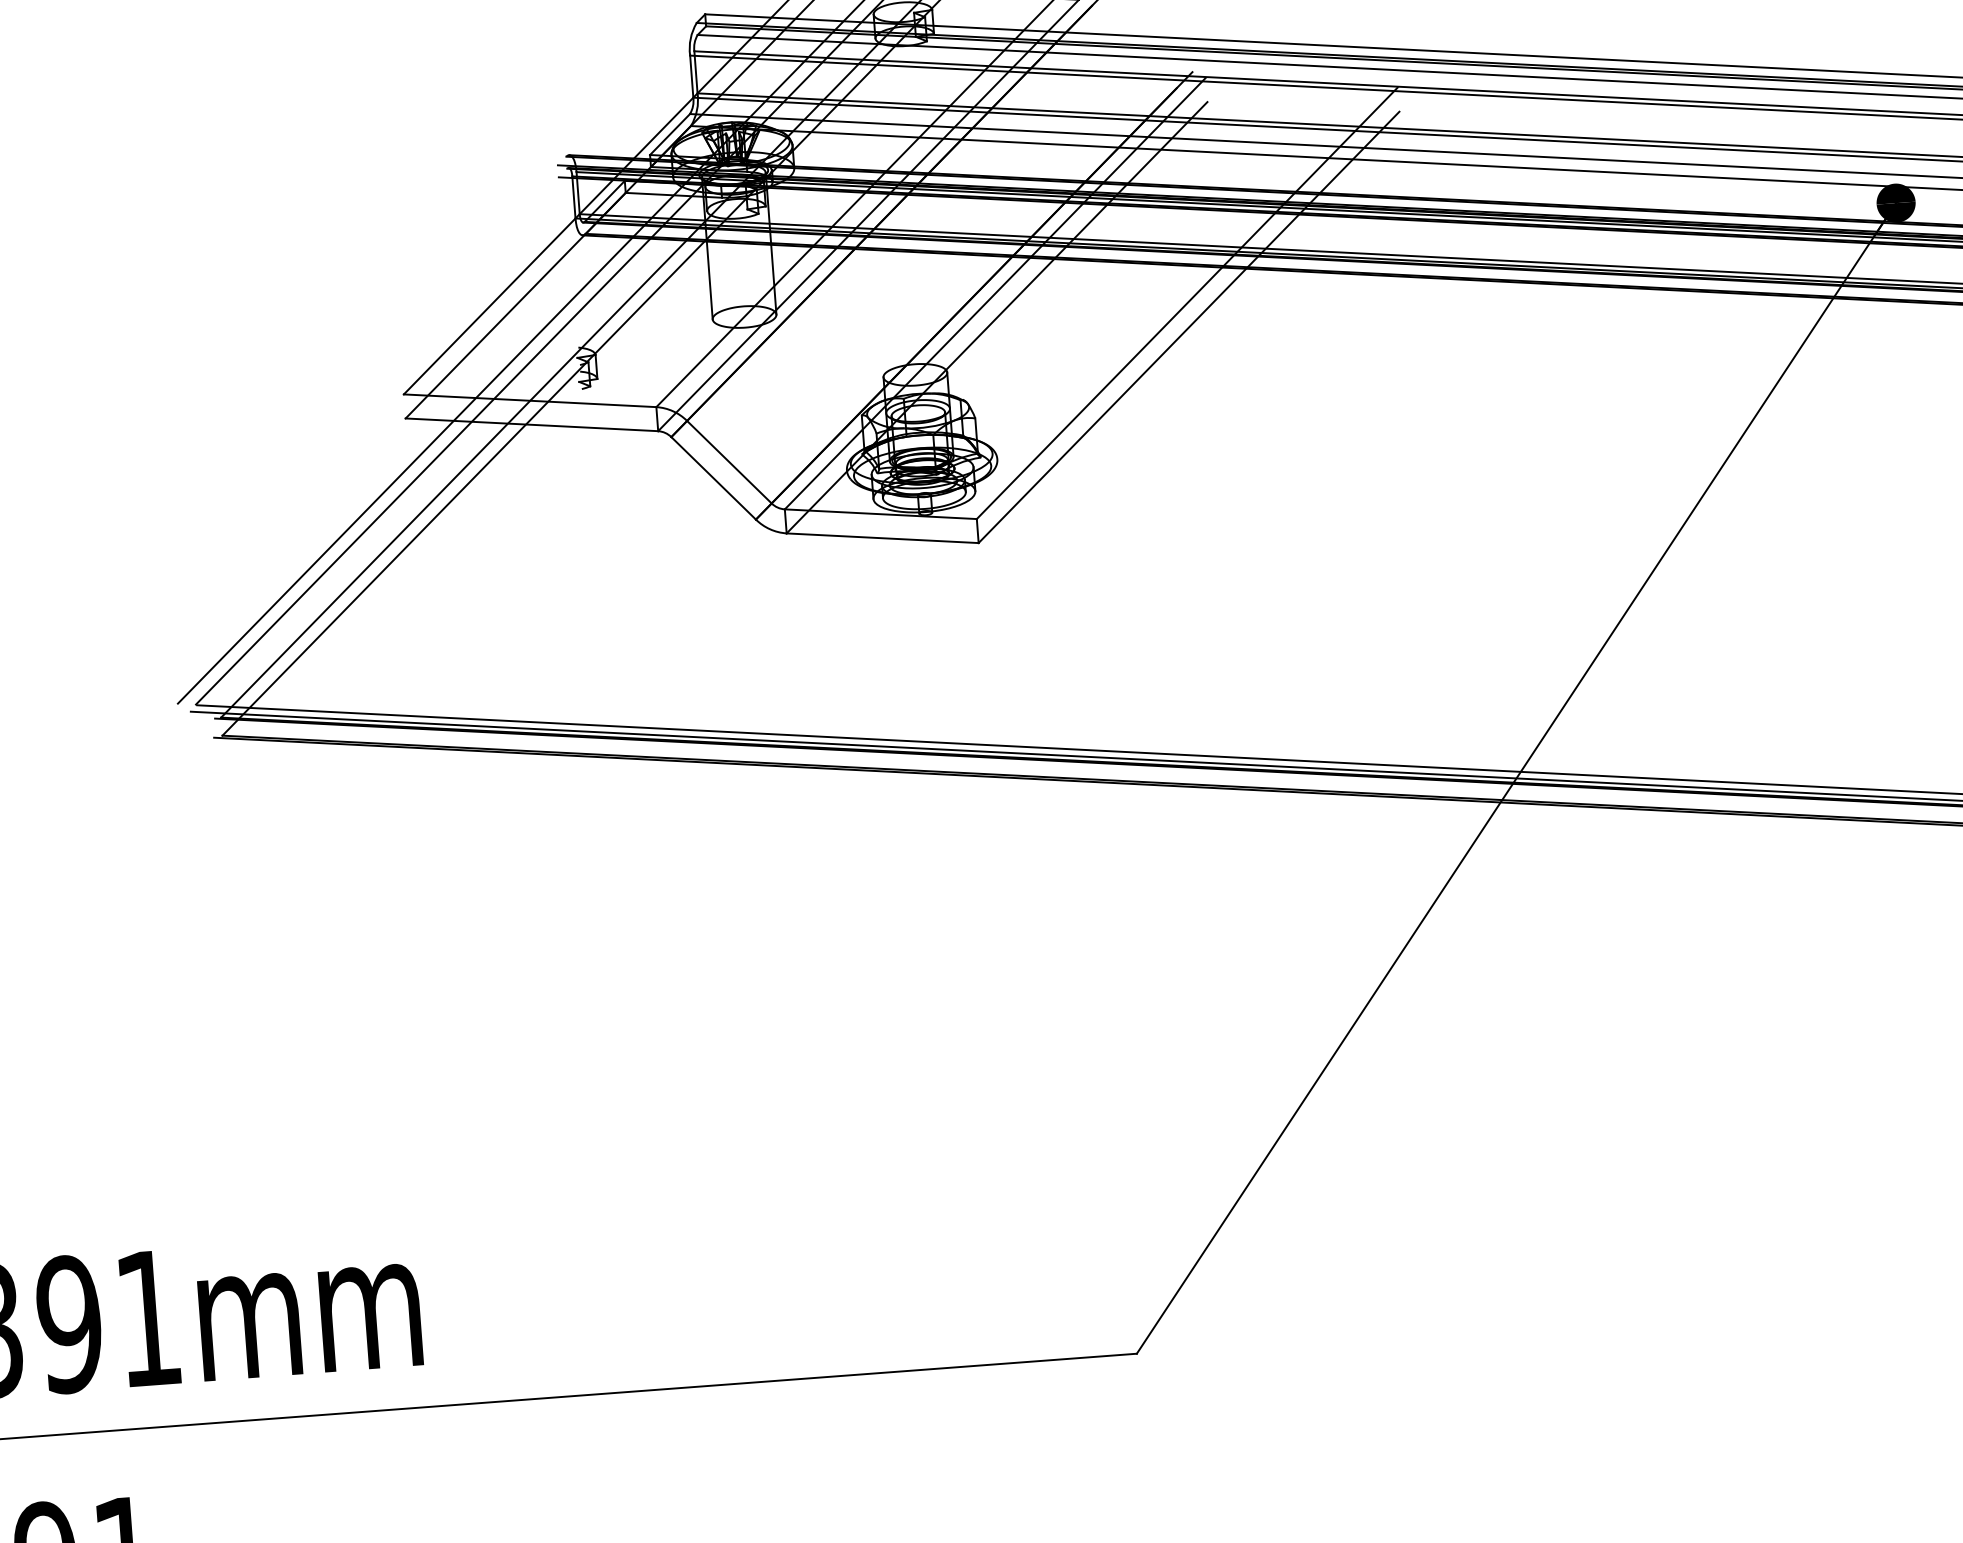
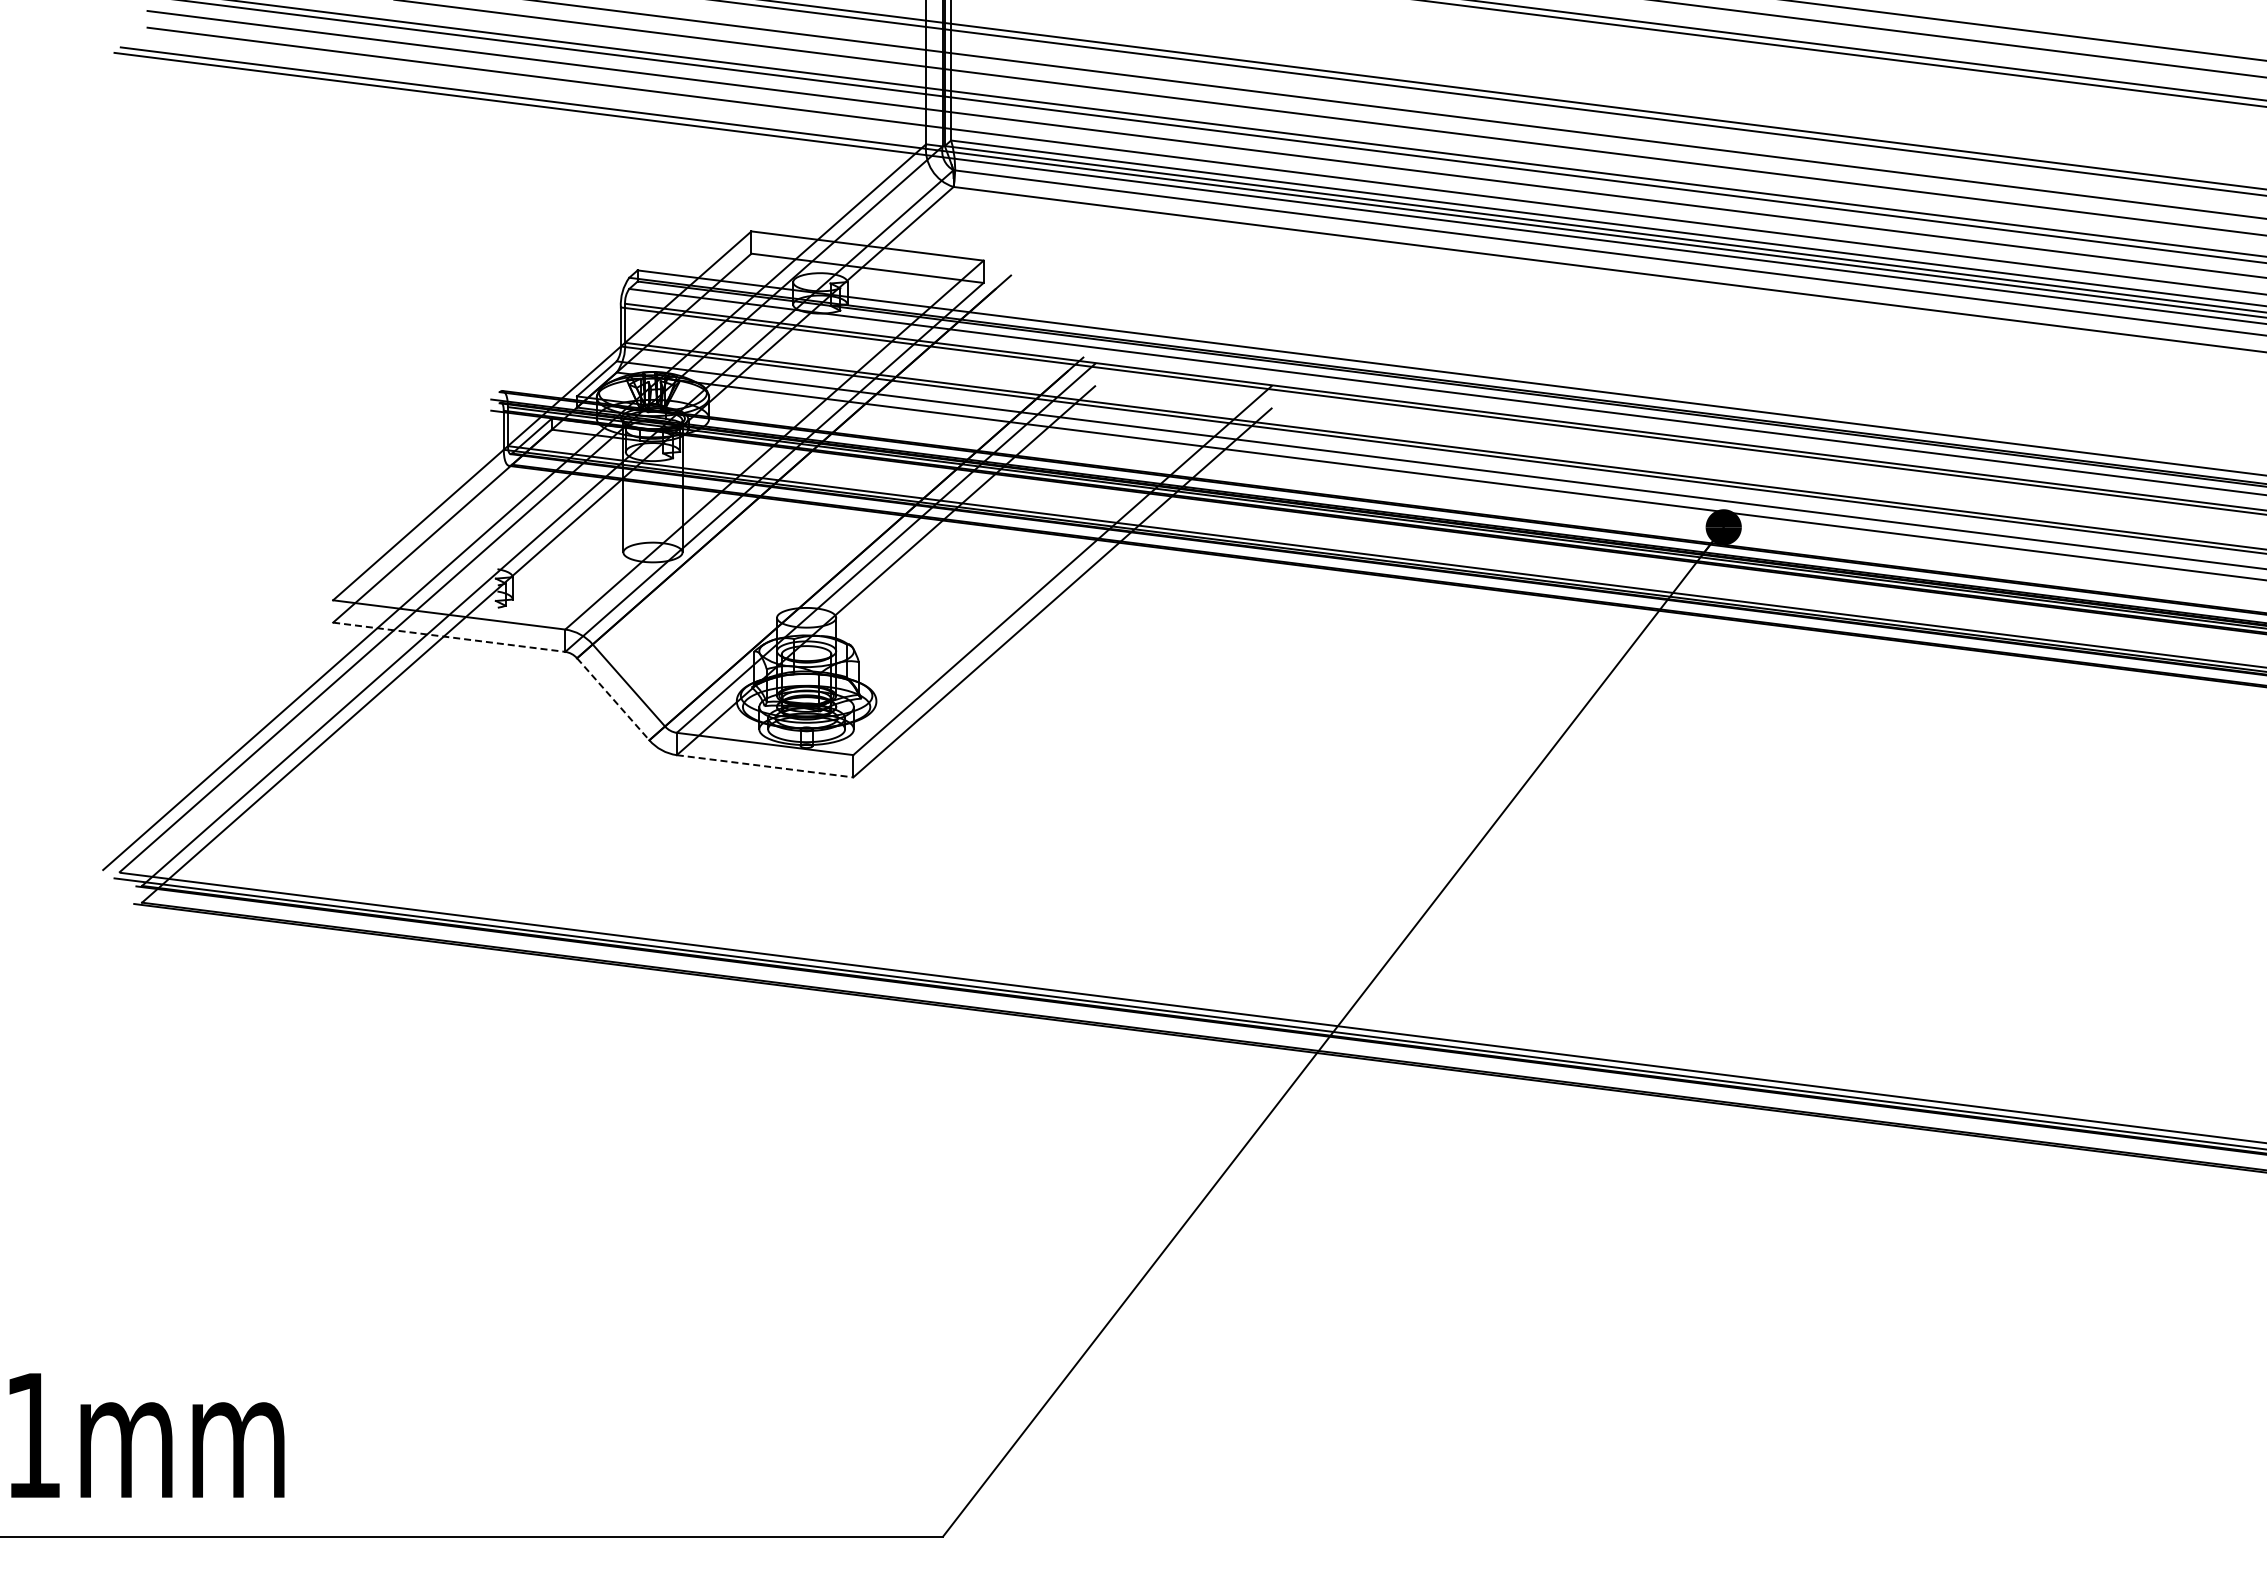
line: (532, 425) -> (449, 637), solid -> dashed
line: (713, 478) -> (613, 699), solid -> dashed
line: (883, 538) -> (765, 766), solid -> dashed

